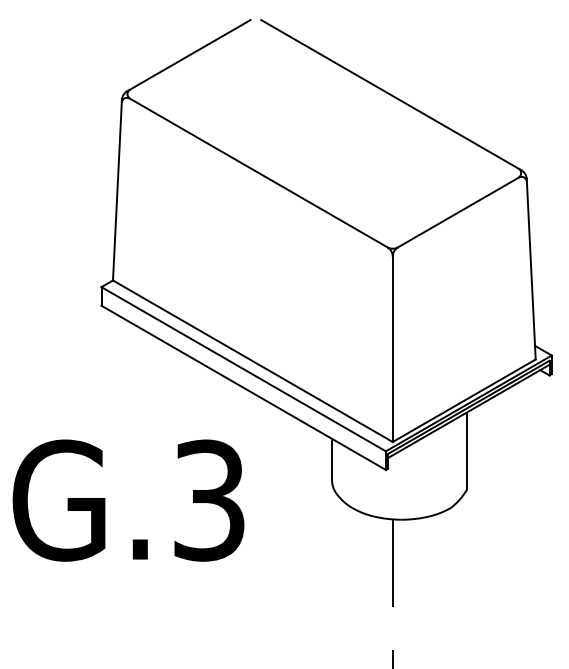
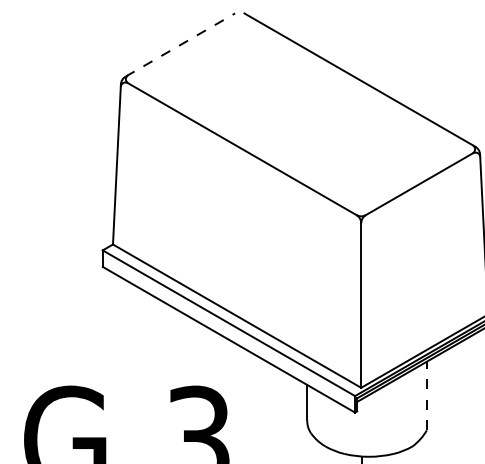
line: (189, 55) -> (180, 44), solid -> dashed
line: (466, 451) -> (426, 396), solid -> dashed

